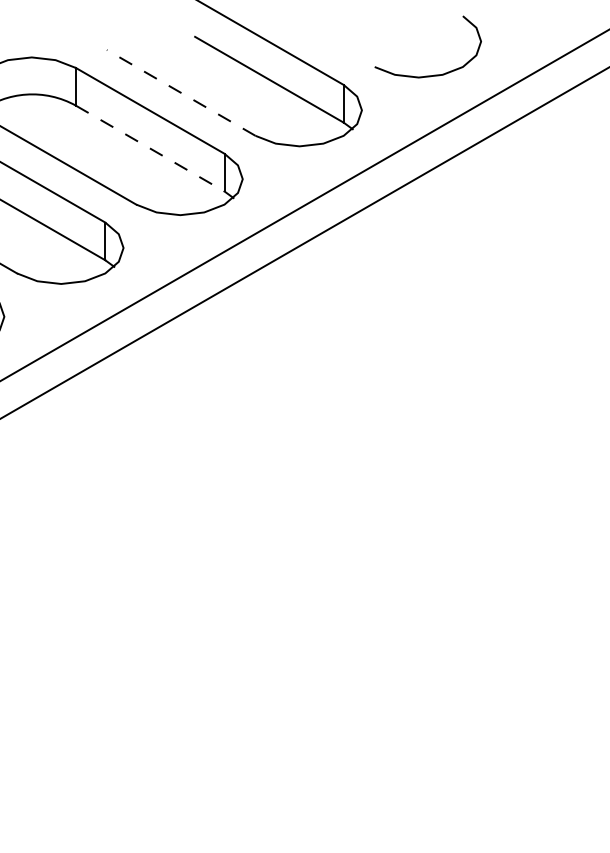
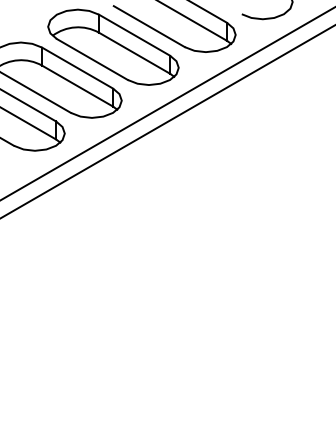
line: (181, 92) -> (149, 26), dashed -> solid
line: (150, 149) -> (134, 53), dashed -> solid

